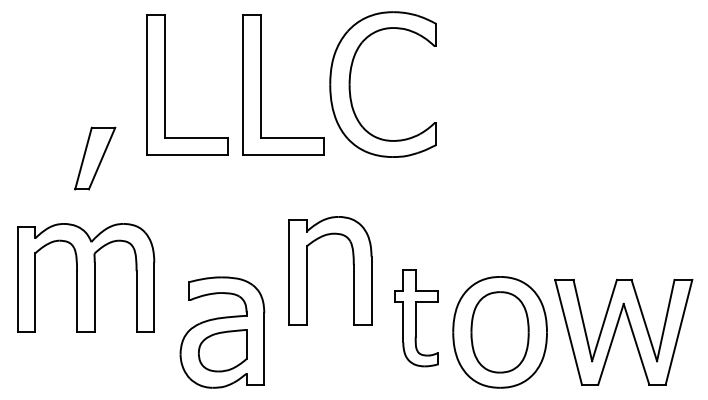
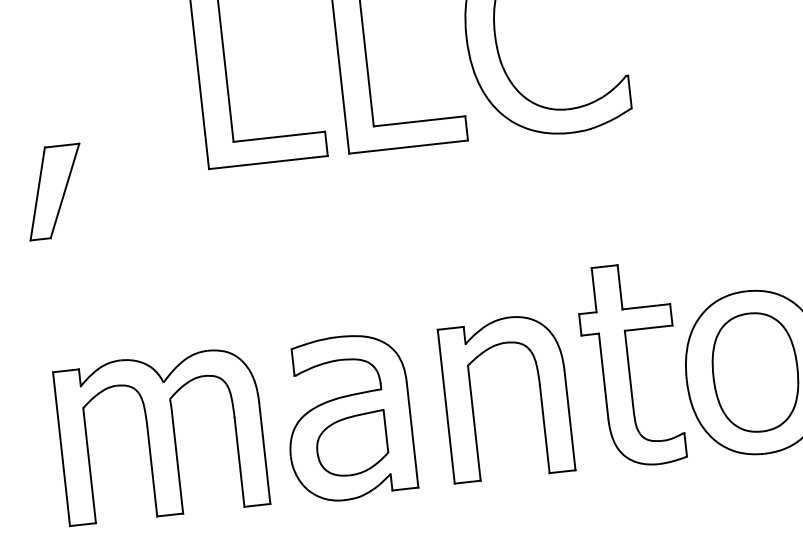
part: (95, 158) -> (55, 191), moved
part: (352, 264) -> (537, 384), moved
part: (86, 277) -> (162, 435), moved
part: (416, 318) -> (630, 365), size x1.43

